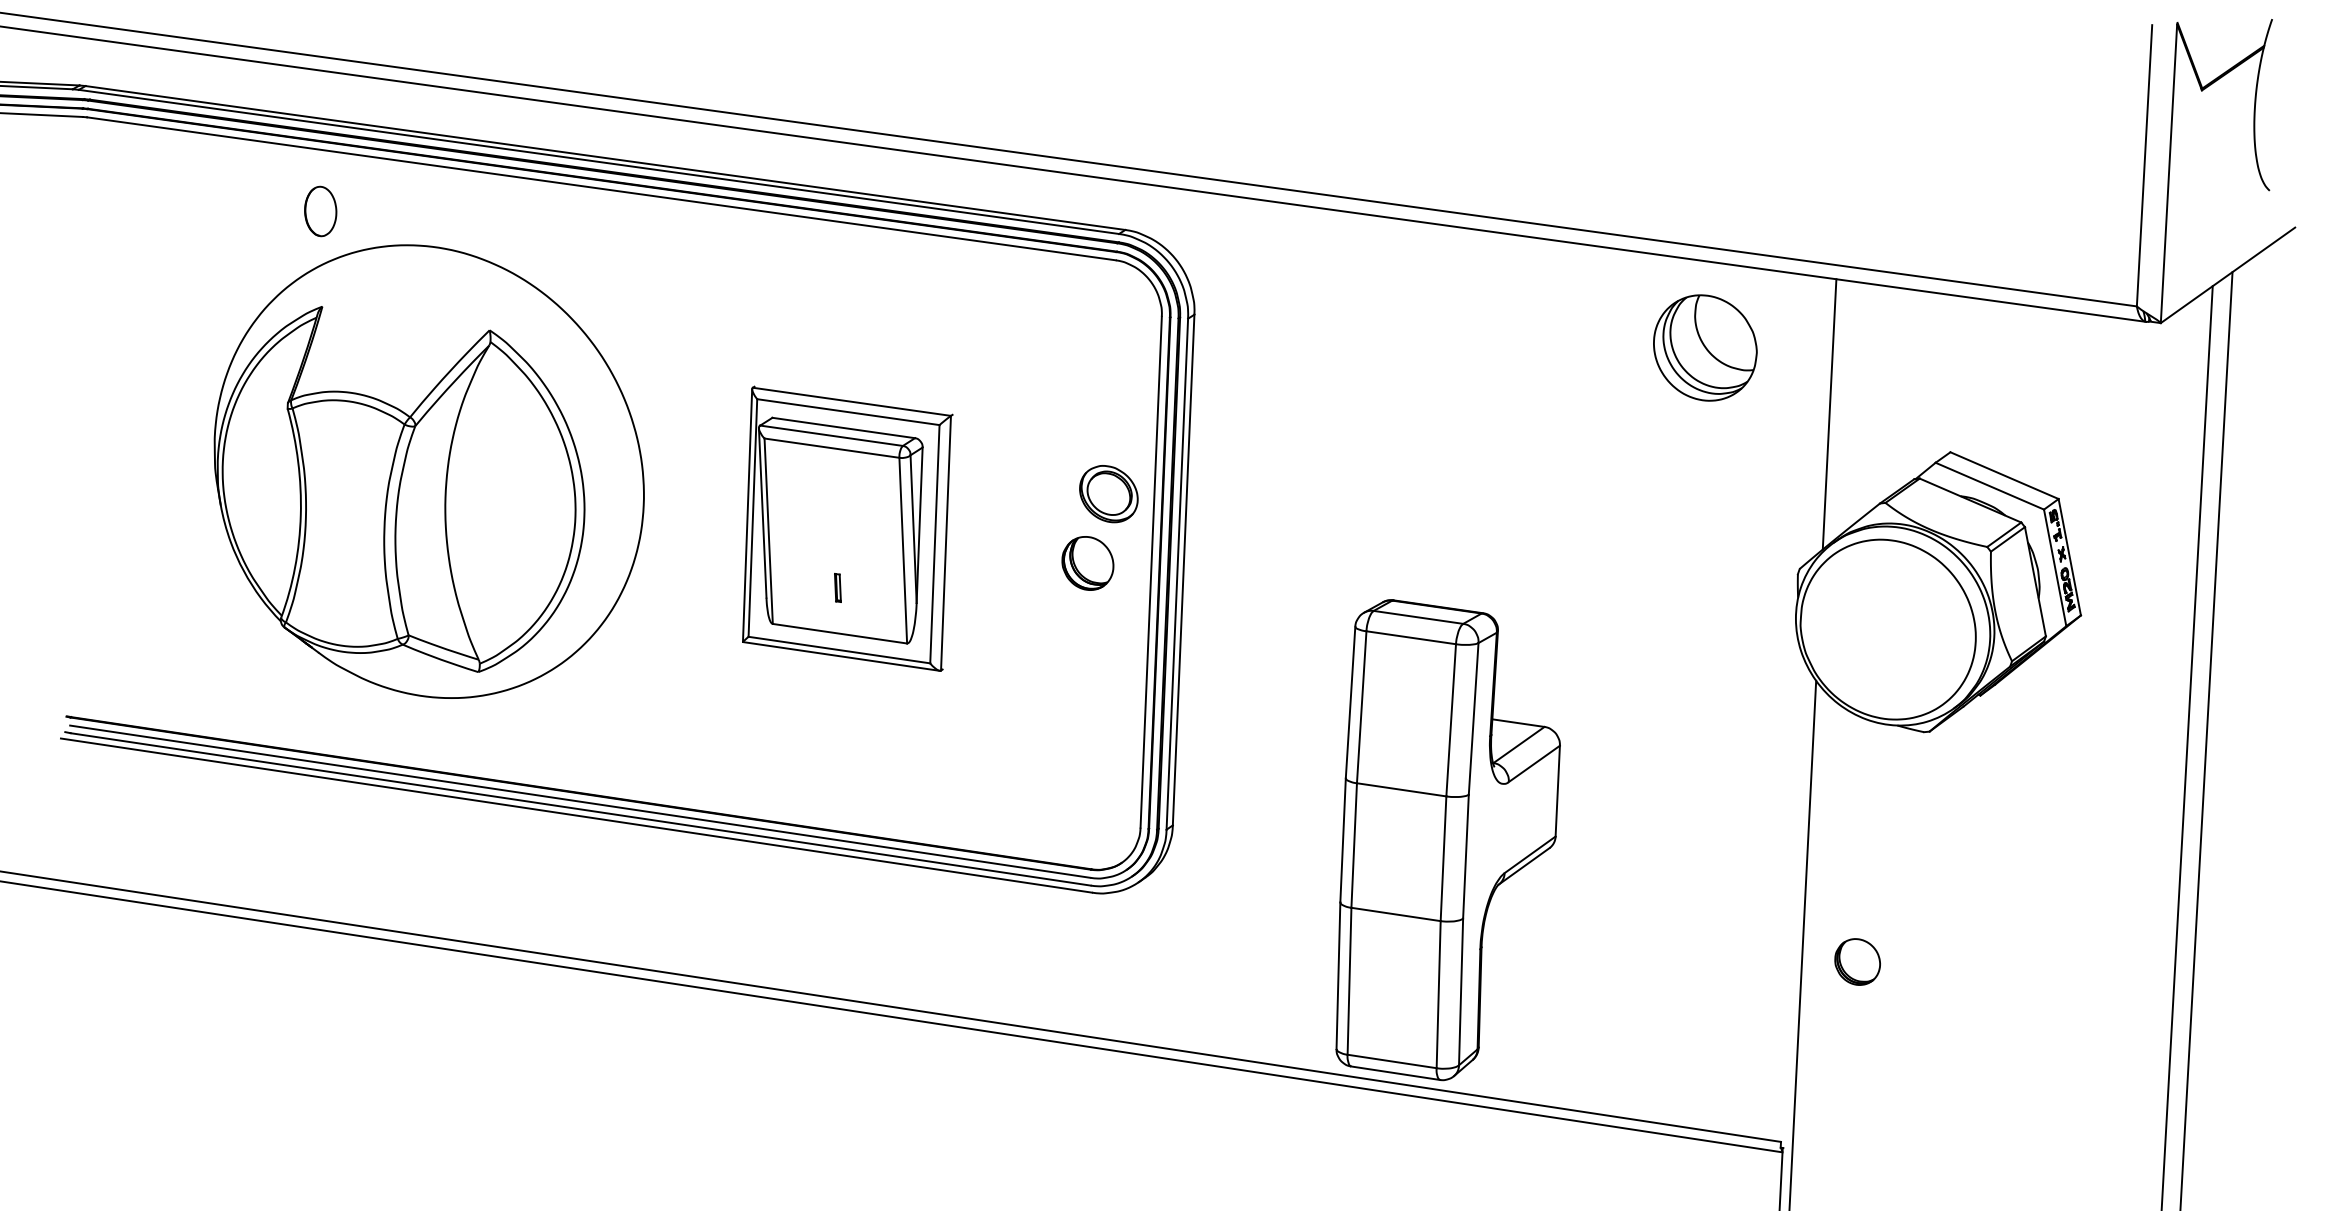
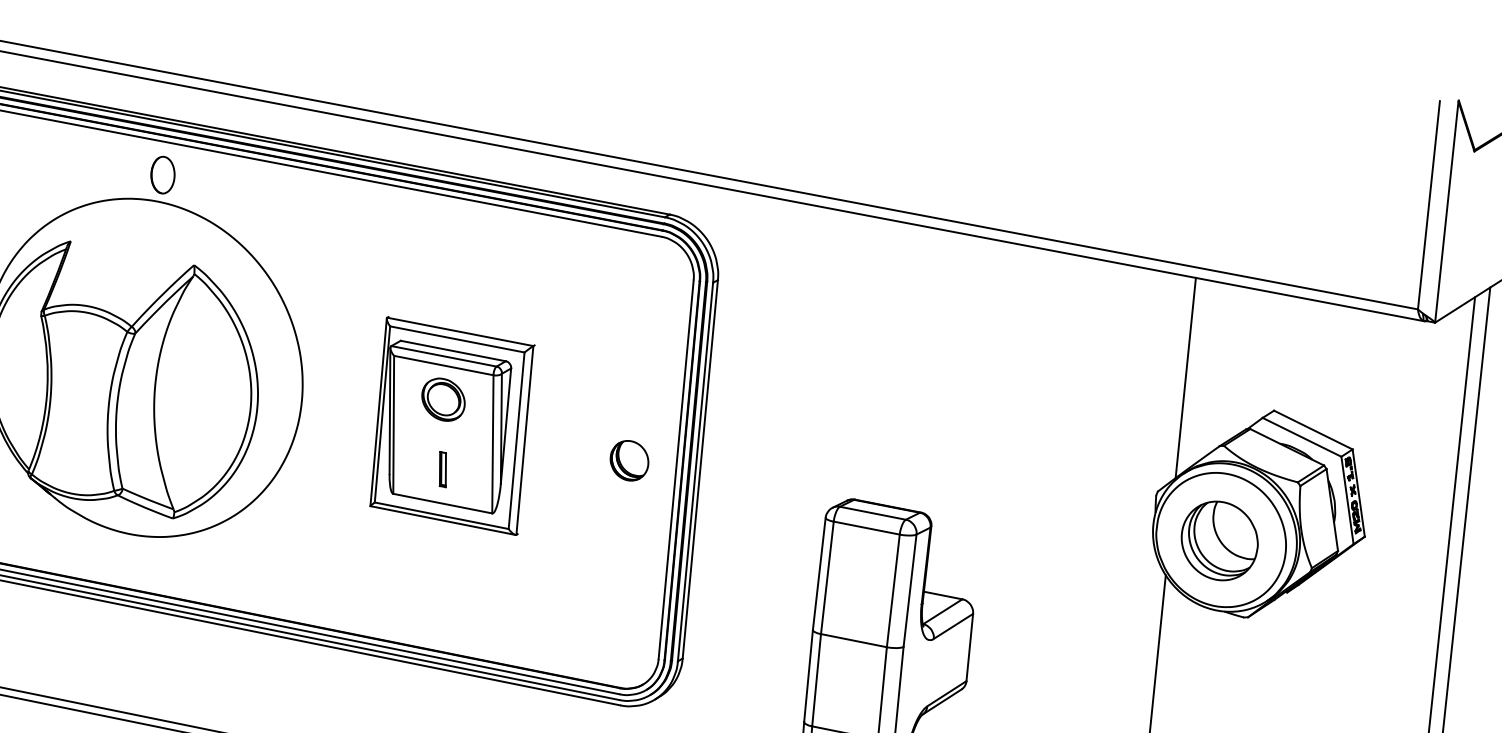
part: (320, 211) -> (162, 175), moved
part: (1705, 347) -> (1219, 540), moved
part: (1108, 494) -> (443, 400), moved
part: (837, 587) -> (442, 469), size x1.67

